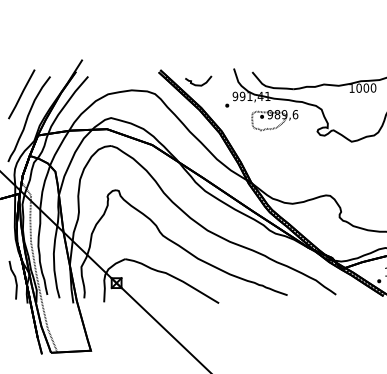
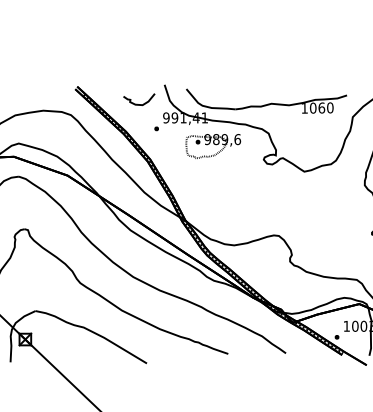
curve: (198, 84) -> (139, 103), moved
text: (366, 87) -> (321, 107), 1000 -> 1060

